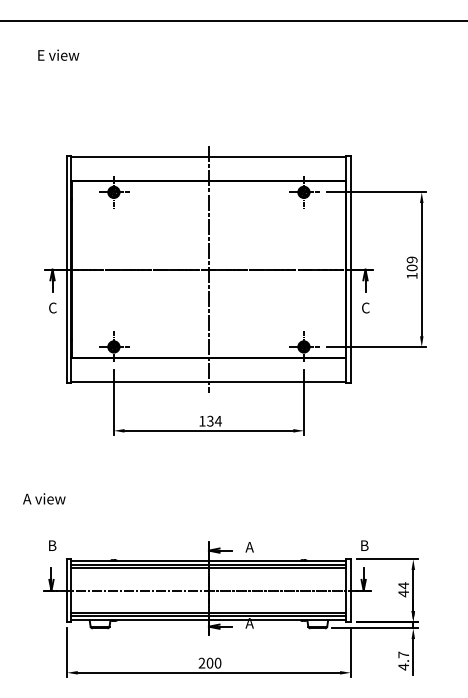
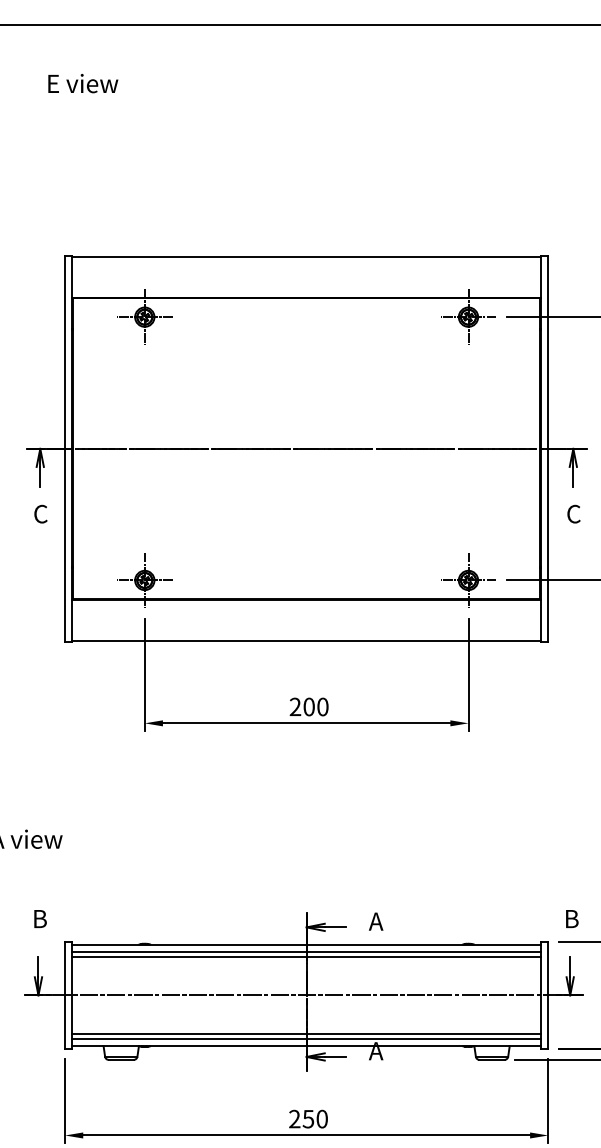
text: (58, 54) -> (82, 82), moved
line: (208, 269) -> (305, 448), removed
text: (210, 420) -> (309, 705), 134 -> 200
text: (209, 662) -> (307, 1117), 200 -> 250

